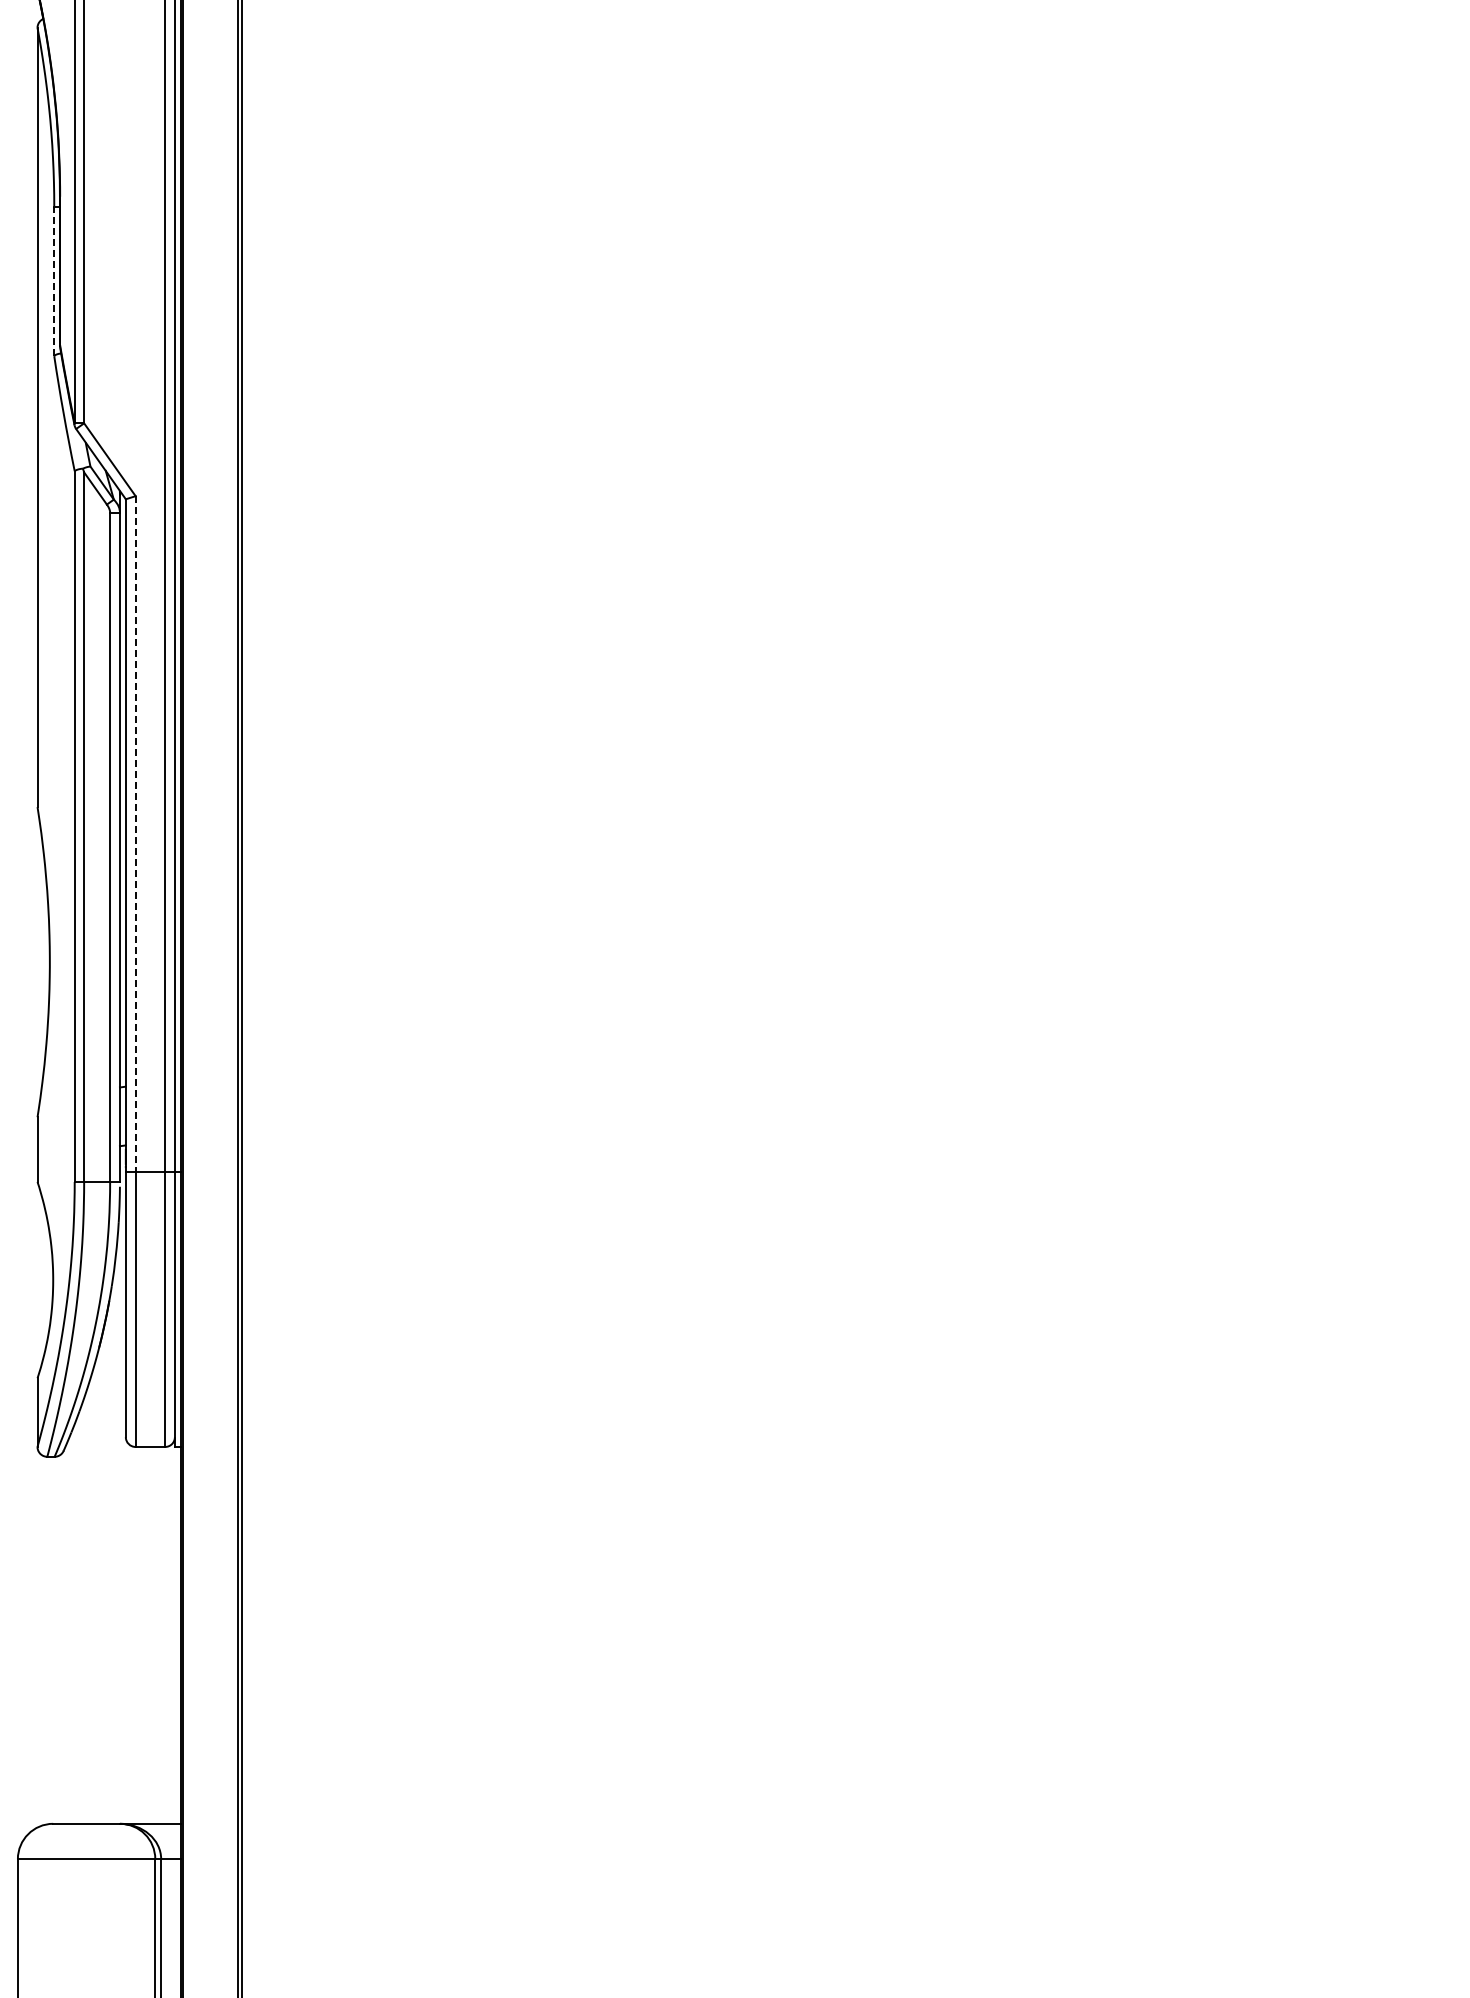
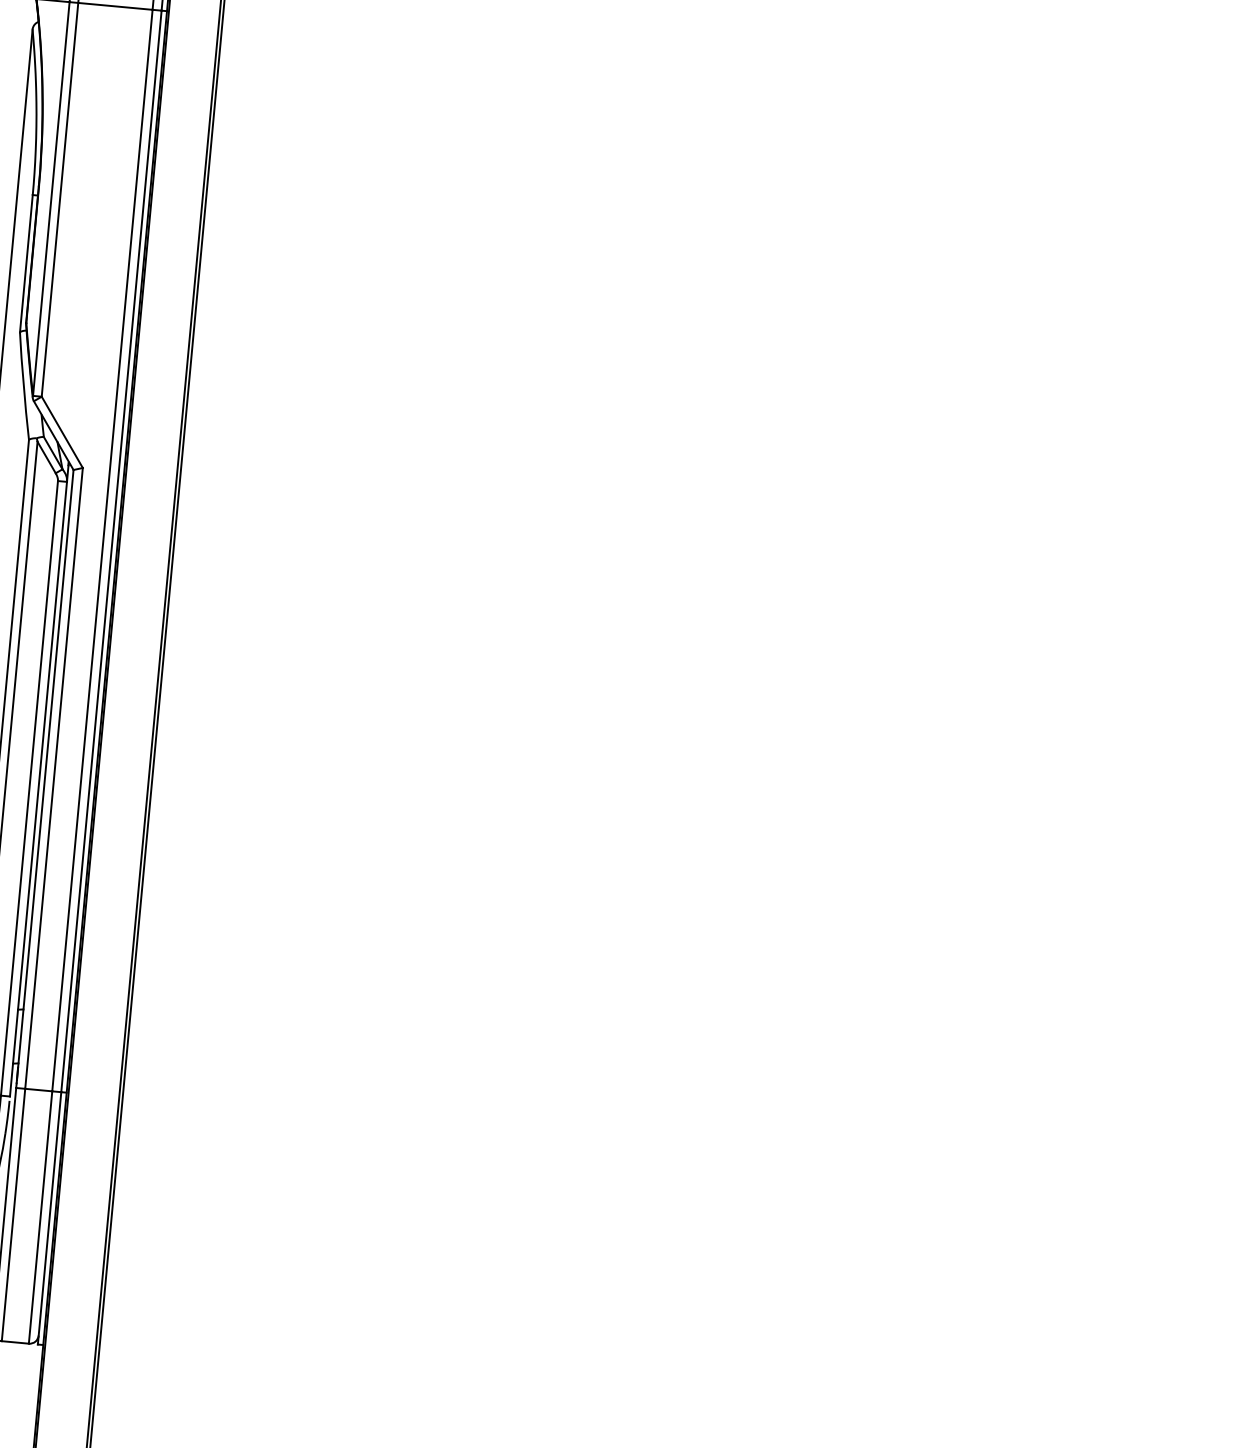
line: (54, 281) -> (26, 263), dashed -> solid
line: (135, 834) -> (53, 778), dashed -> solid

